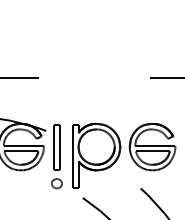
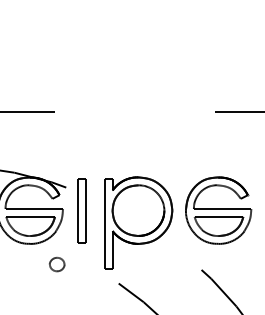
part: (56, 183) -> (56, 264), moved

